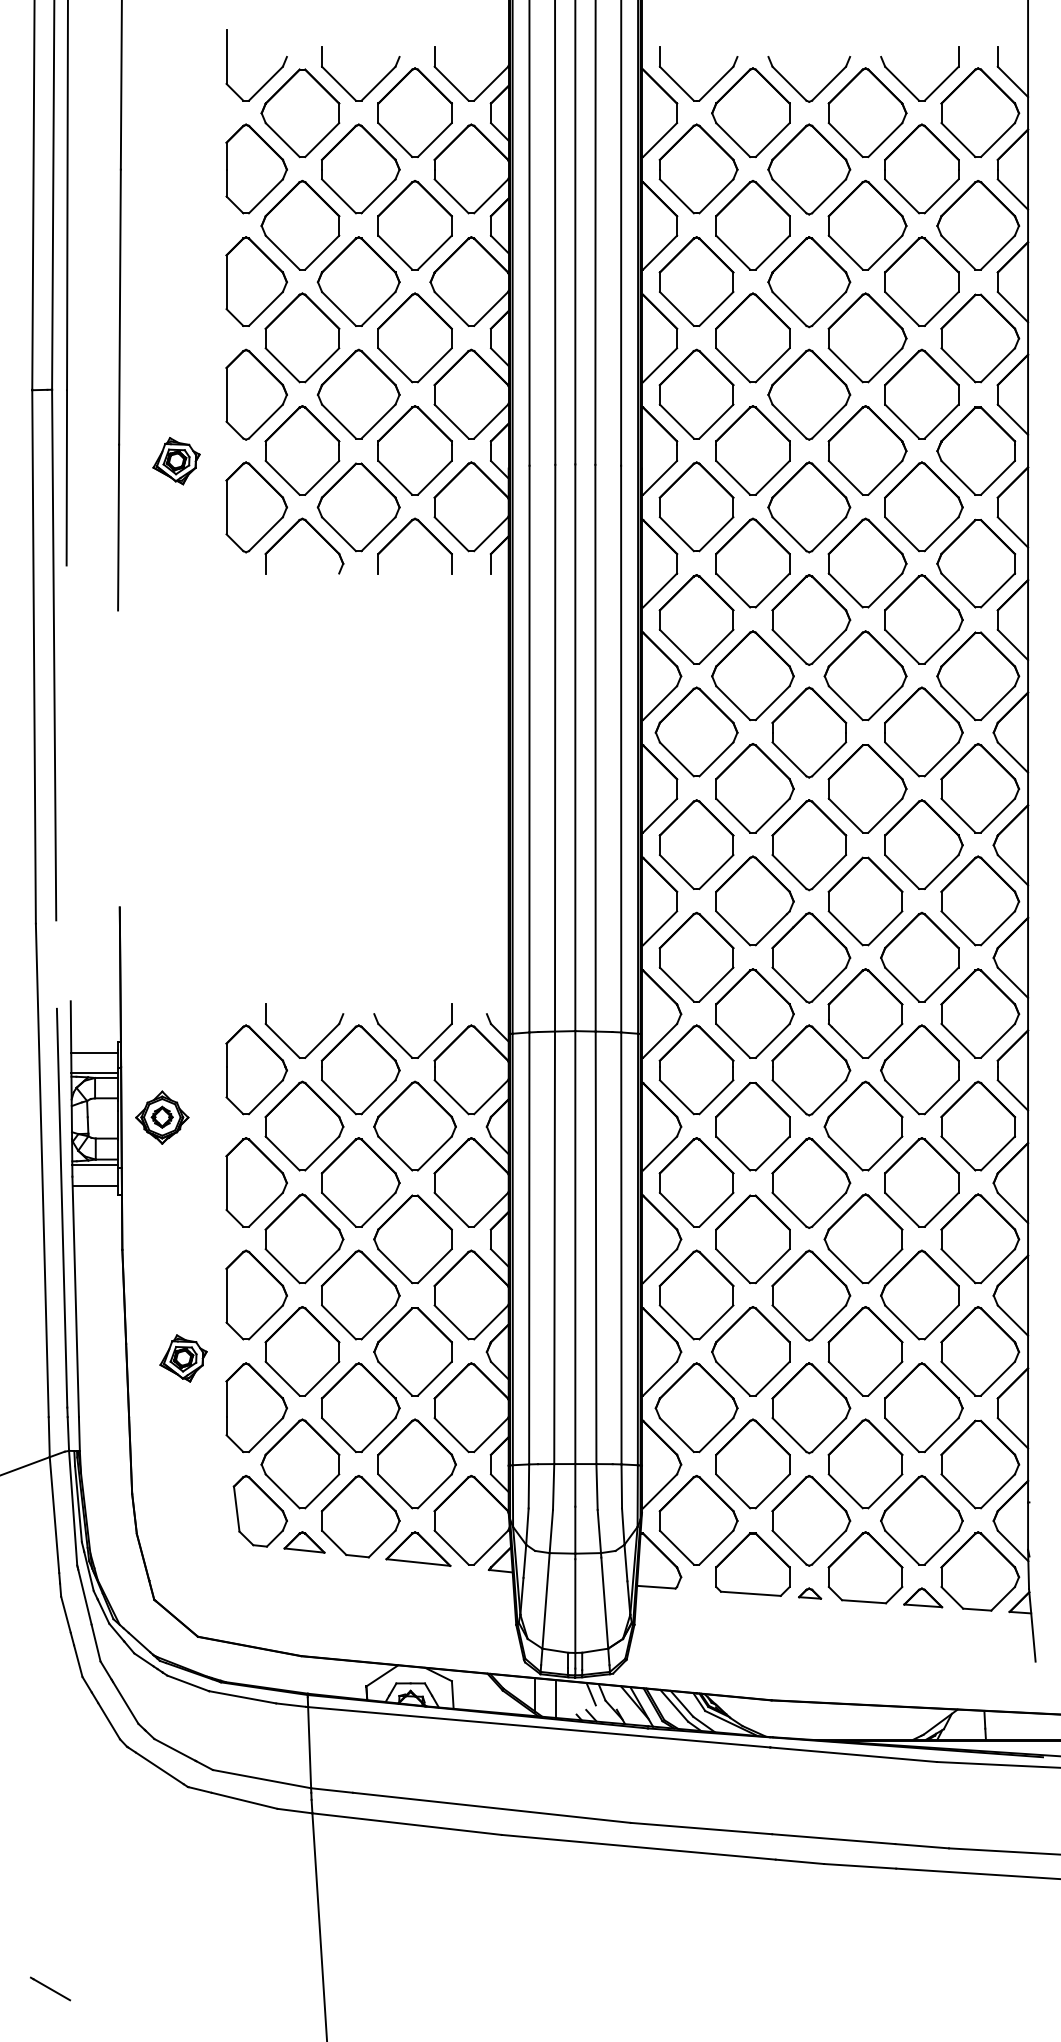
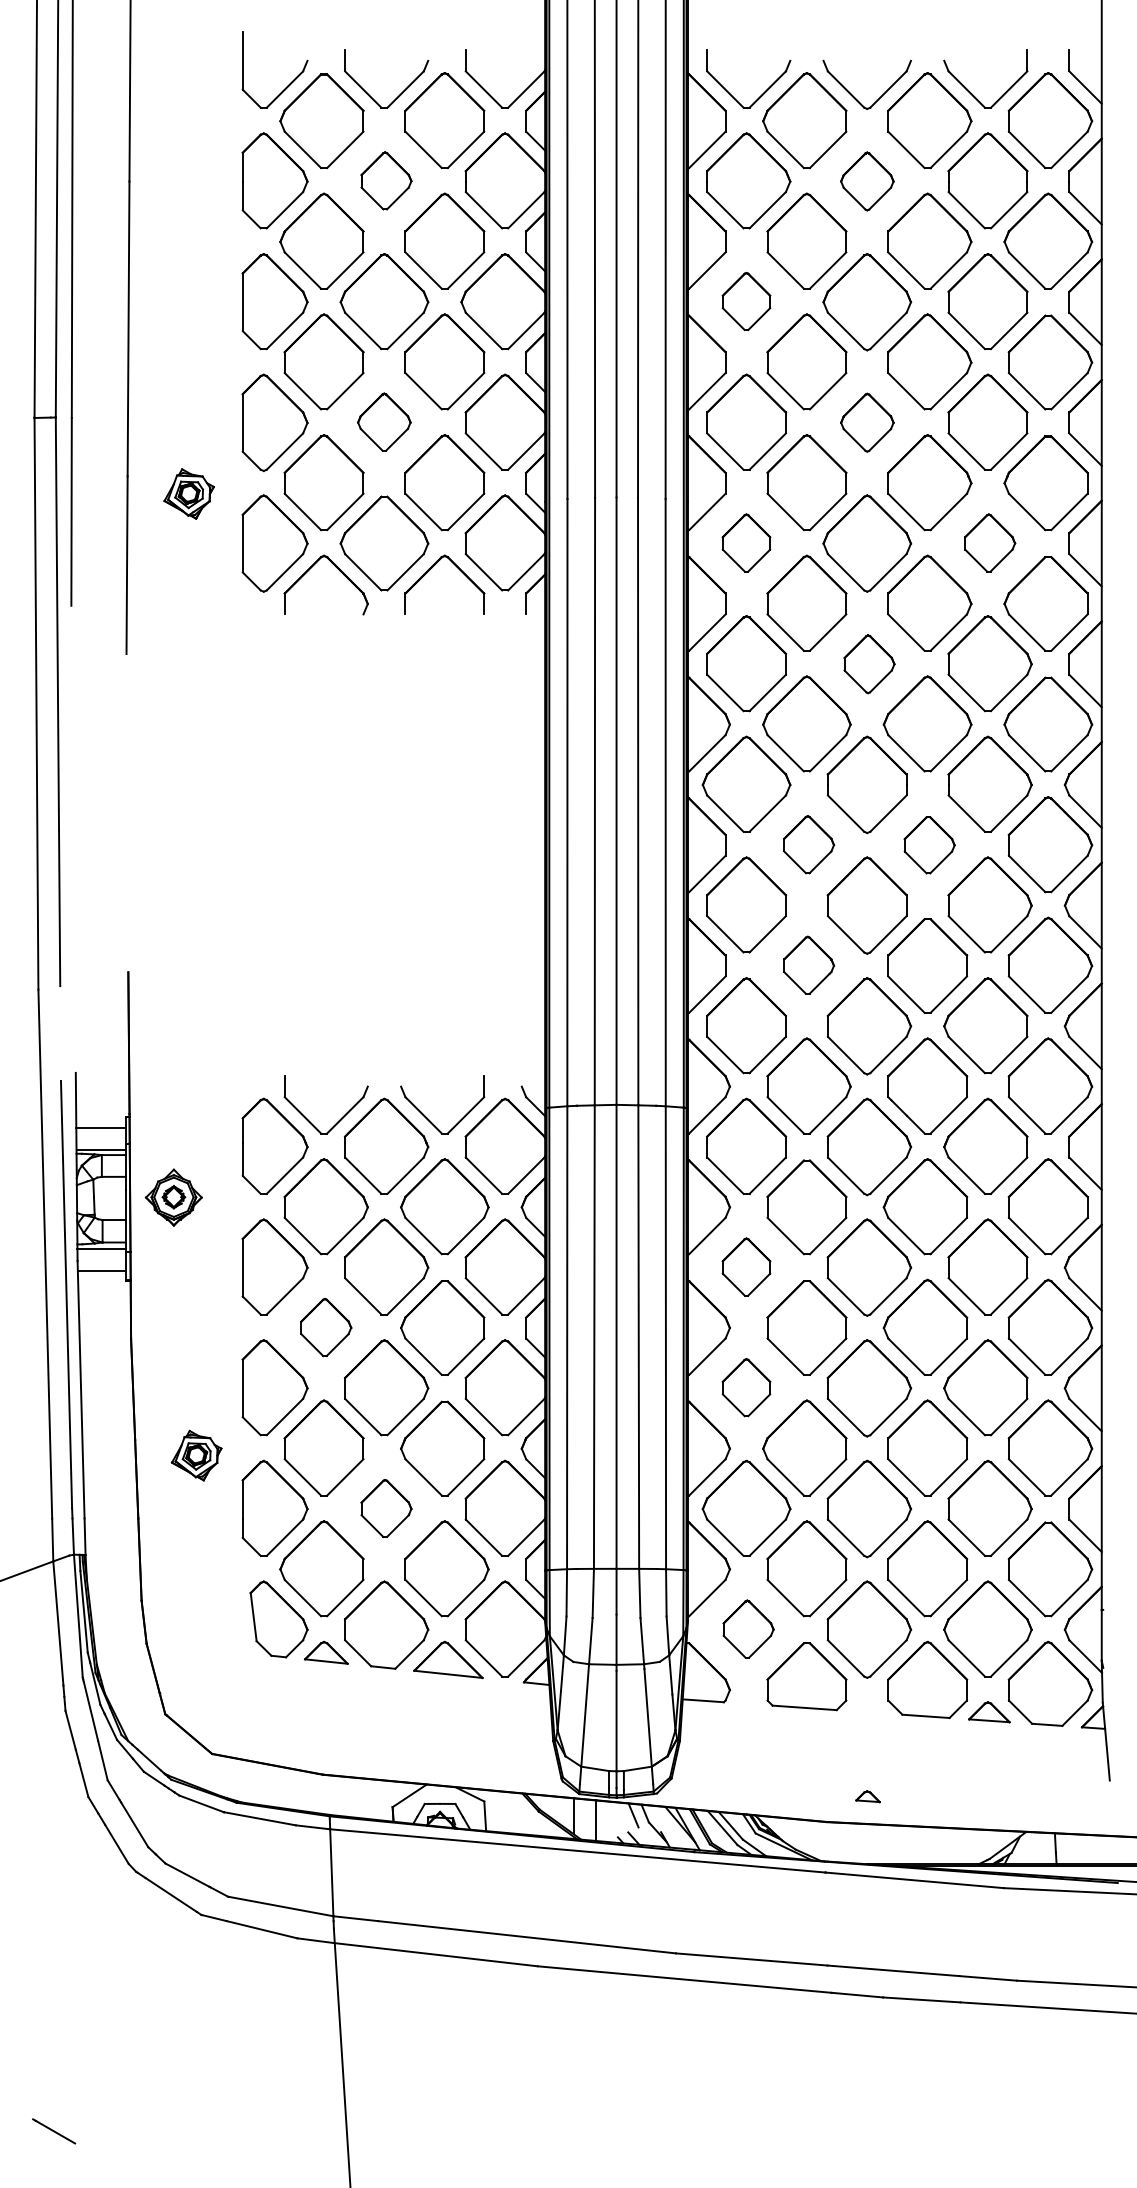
part: (360, 168) -> (386, 180), size x0.6
part: (809, 169) -> (867, 181), size x0.6
part: (696, 281) -> (746, 301), size x0.6
part: (358, 393) -> (384, 421), size x0.6
part: (809, 394) -> (867, 422), size x0.6
part: (696, 506) -> (746, 542), size x0.6
part: (923, 506) -> (989, 542), size x0.6
part: (811, 619) -> (869, 663), size x0.6
part: (754, 788) -> (808, 844), size x0.6
part: (867, 788) -> (929, 844), size x0.6
part: (754, 900) -> (808, 964), size x0.6
part: (696, 1182) -> (746, 1267), size x0.6
part: (304, 1238) -> (326, 1327), size x0.6
part: (696, 1294) -> (746, 1387), size x0.6
part: (360, 1407) -> (386, 1508), size x0.6
part: (698, 1520) -> (748, 1629), size x0.6
part: (810, 1593) -> (868, 1796), moved

